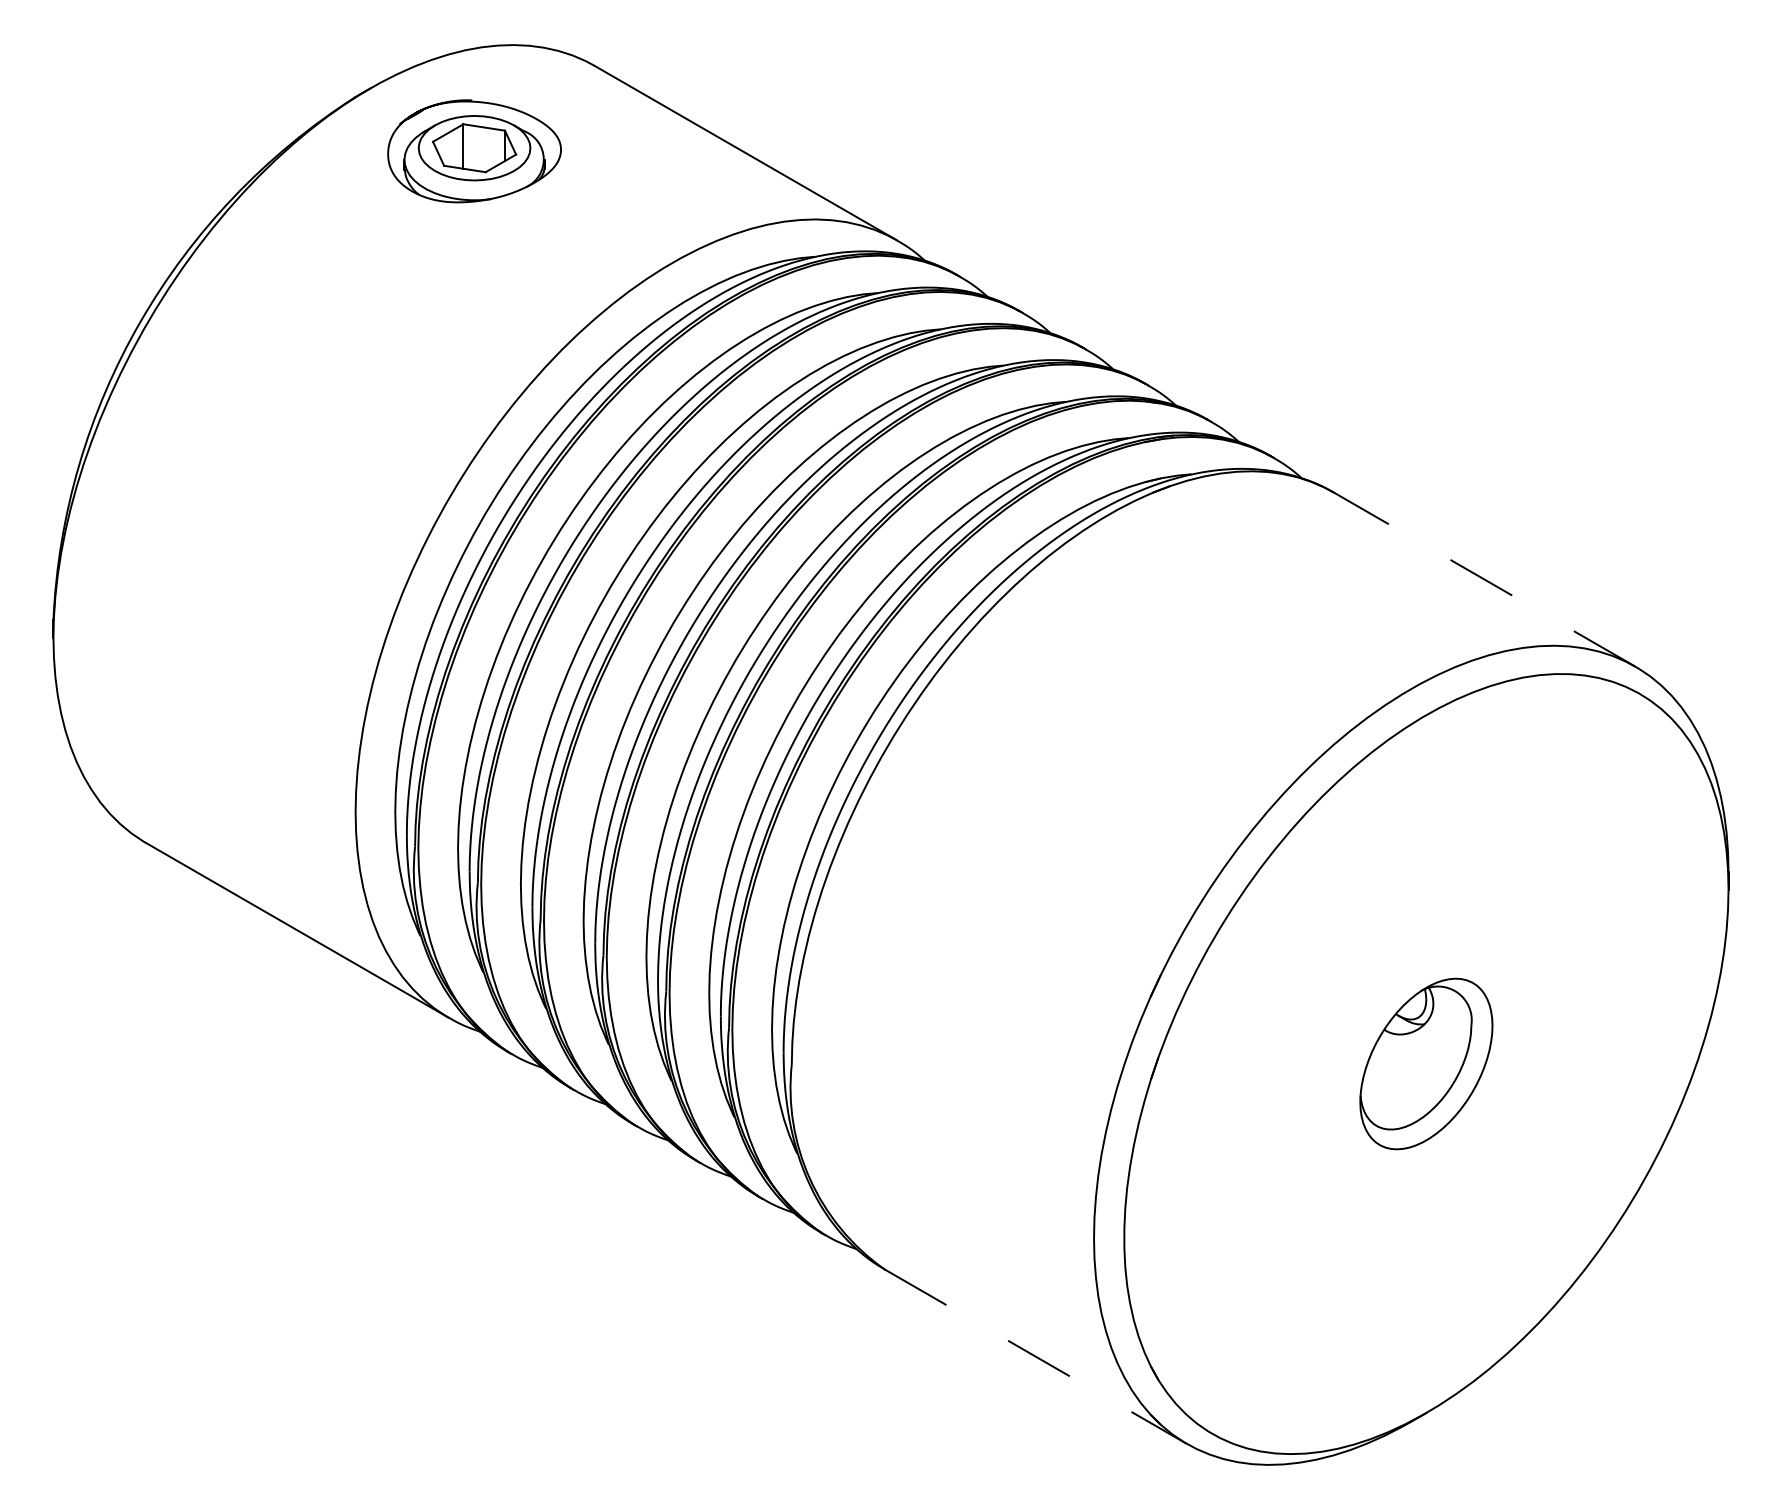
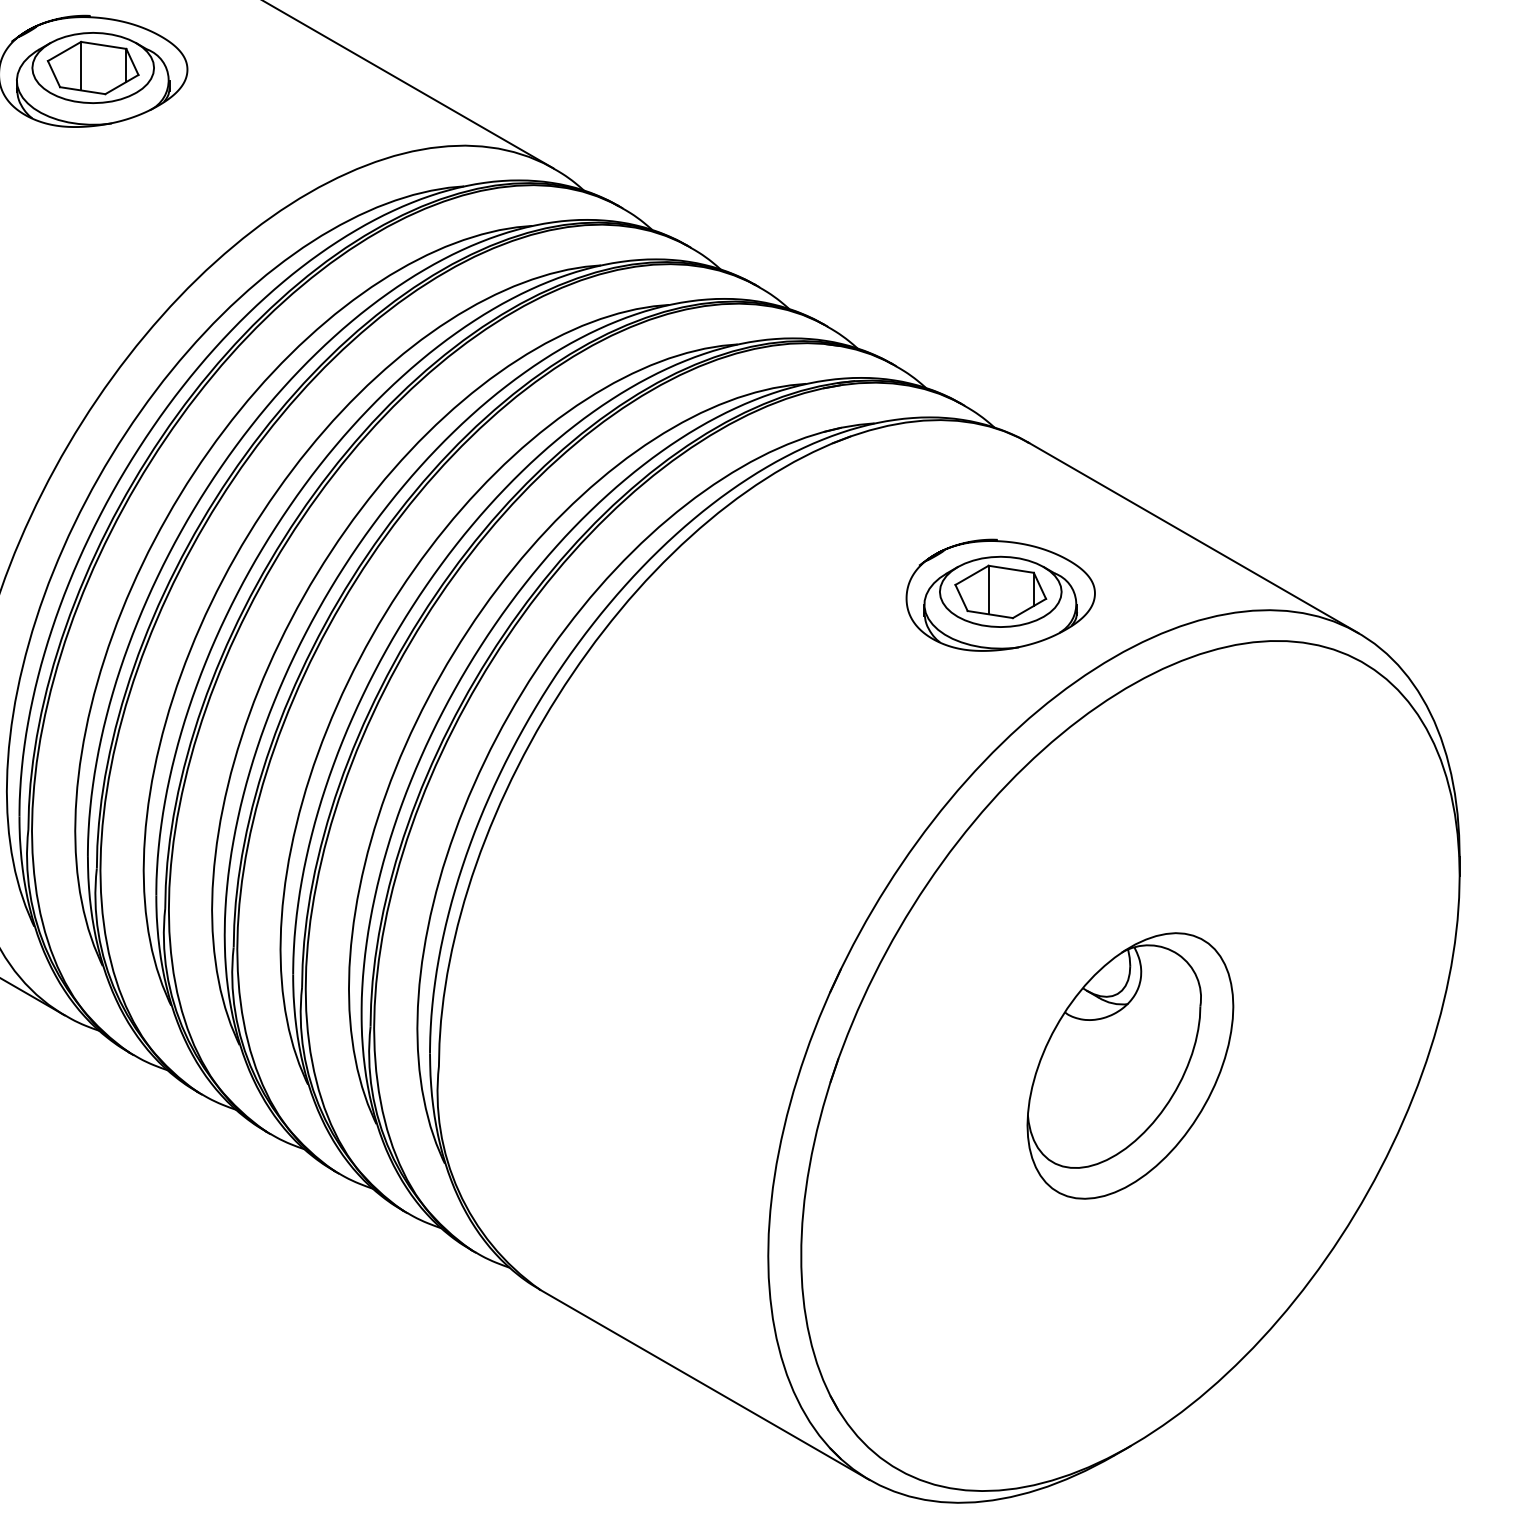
line: (1484, 579) -> (1193, 537), dashed -> solid
part: (1307, 631) -> (1000, 594), added
part: (1426, 1063) -> (1130, 1065), size x1.43
line: (1036, 1356) -> (705, 1384), dashed -> solid

